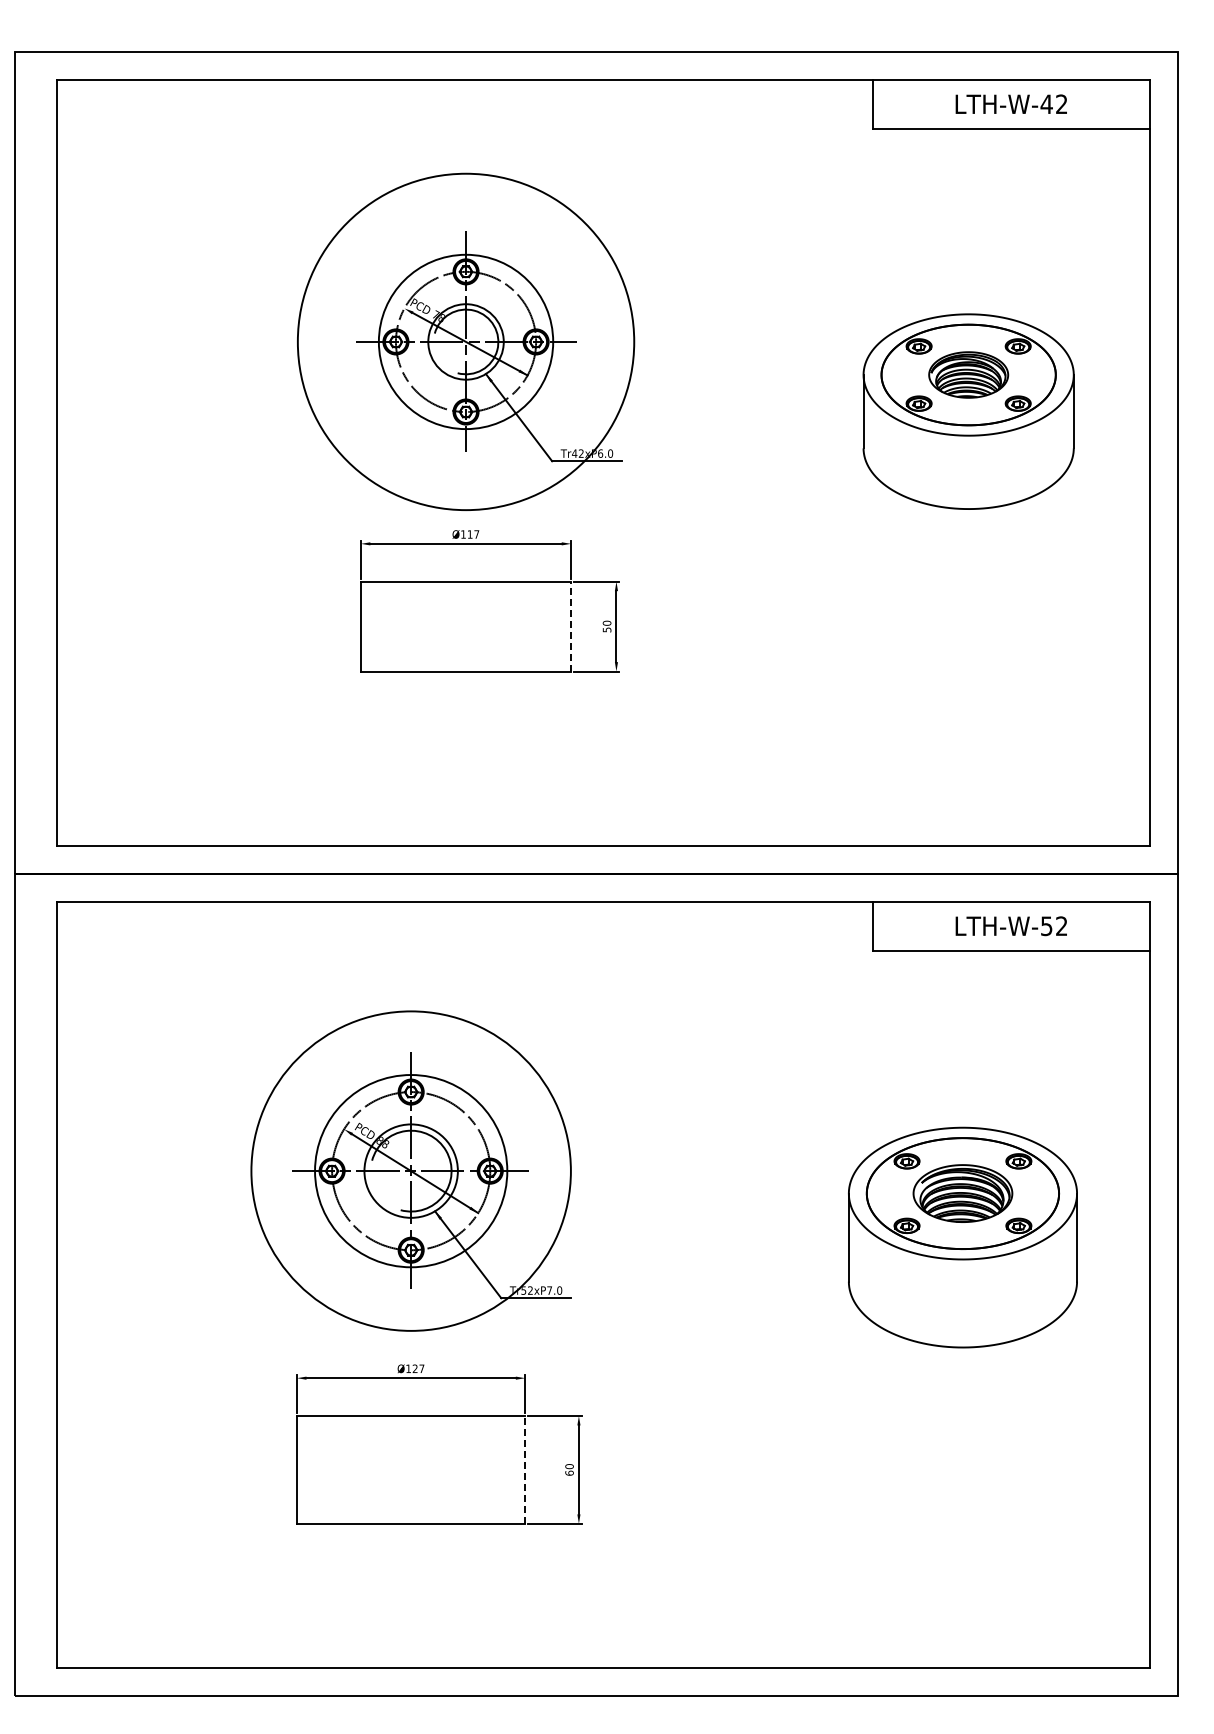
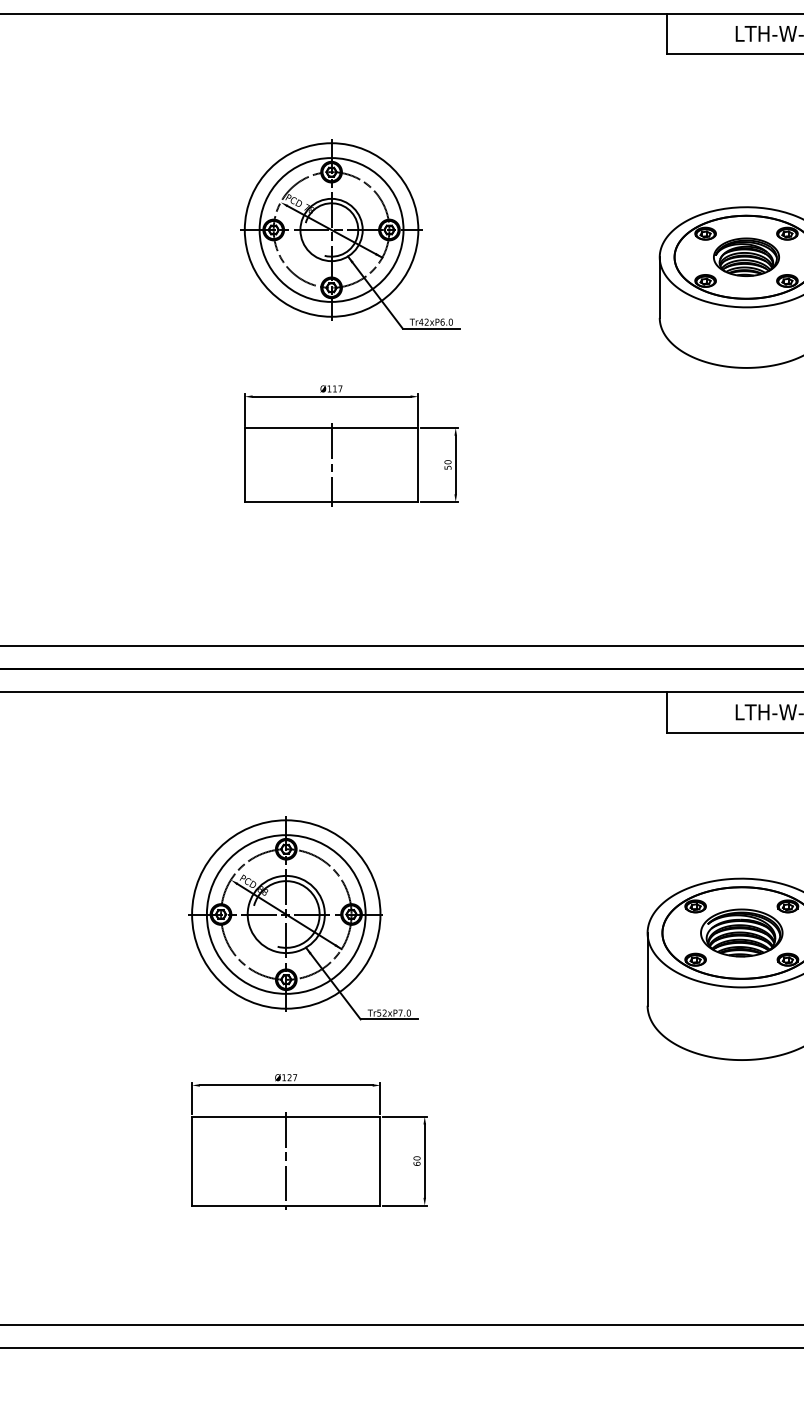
circle: (465, 341) -> (331, 229), size x0.62
line: (466, 626) -> (331, 464), added
line: (571, 626) -> (418, 464), dashed -> solid
circle: (411, 1171) -> (286, 914), size x0.71
line: (411, 1469) -> (286, 1160), added
line: (525, 1469) -> (380, 1160), dashed -> solid

